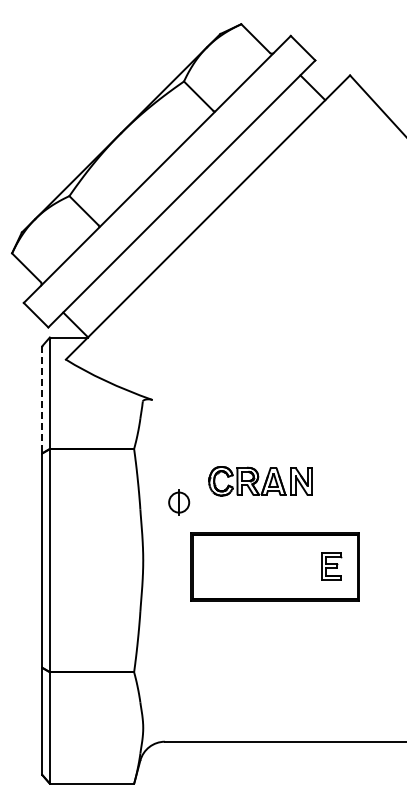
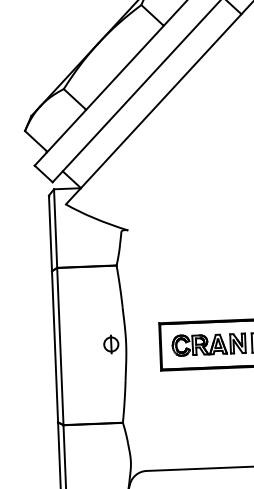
line: (42, 399) -> (50, 233), dashed -> solid
part: (260, 481) -> (208, 344), moved
part: (179, 502) -> (111, 344), moved

